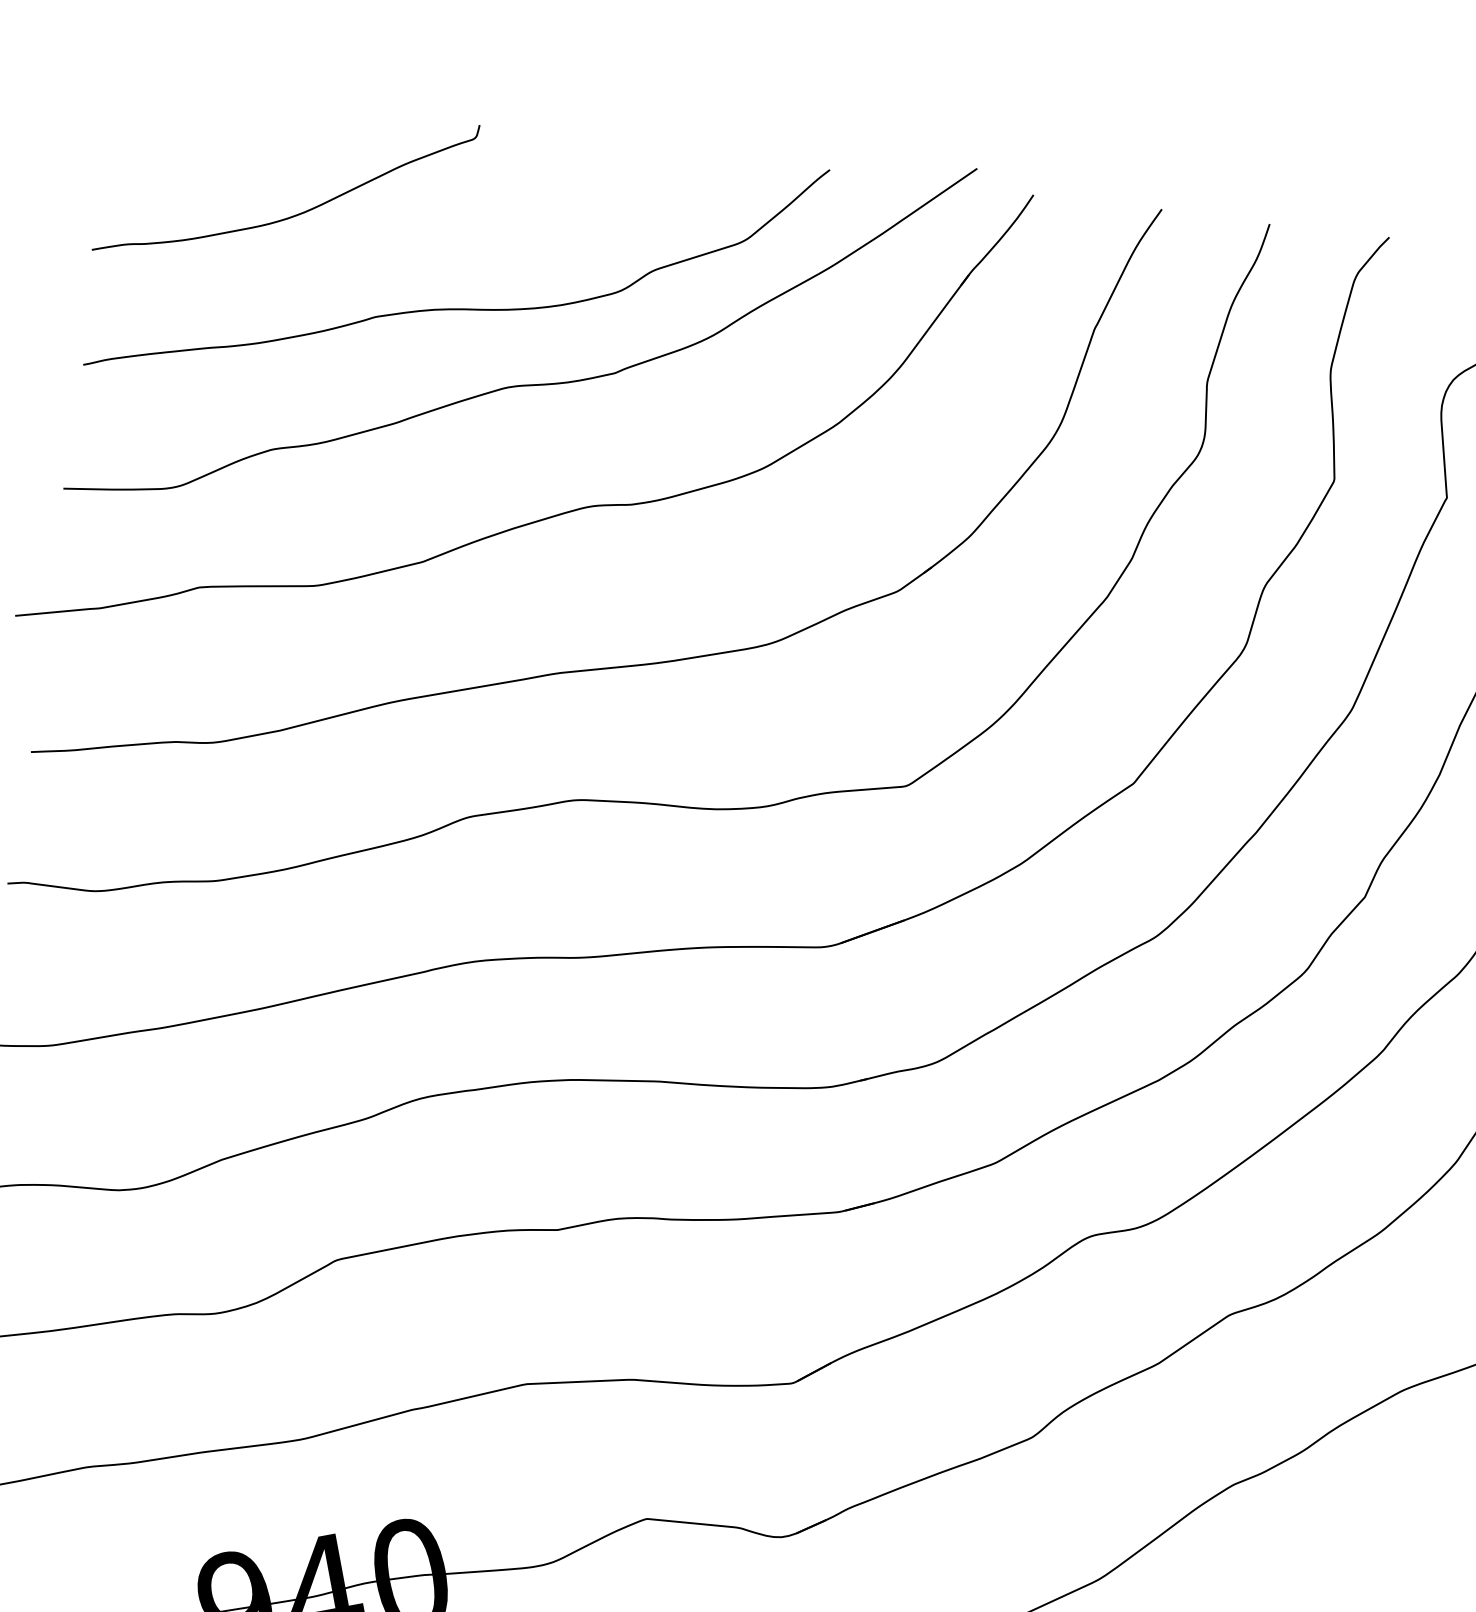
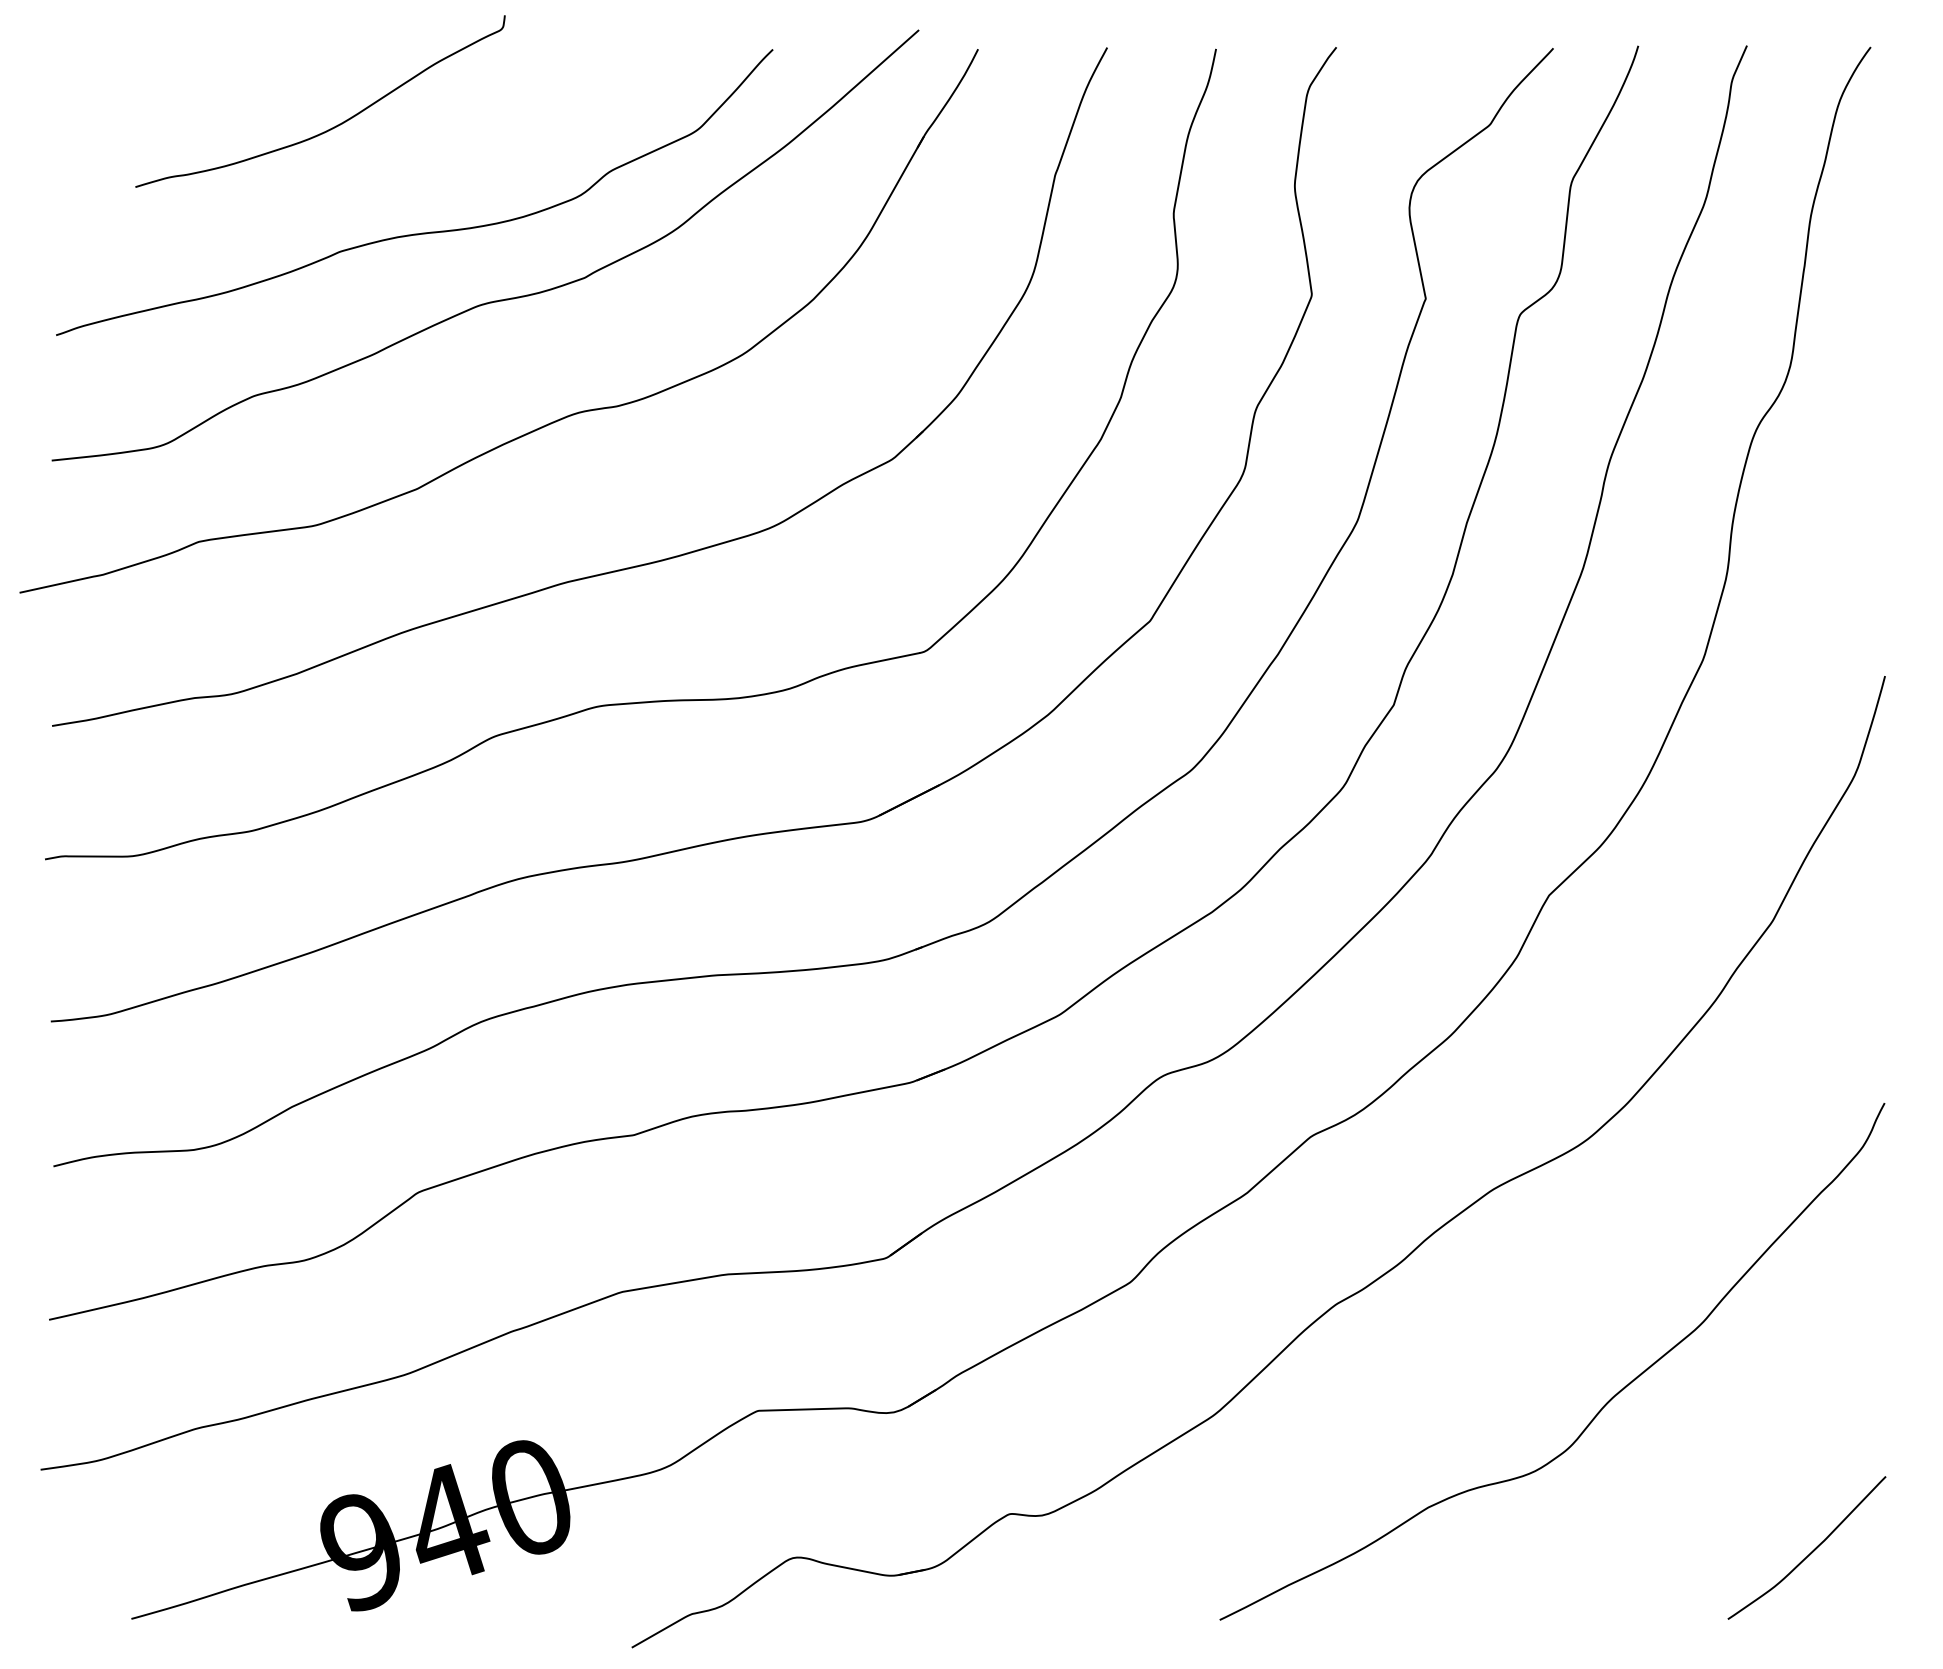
curve: (297, 213) -> (335, 125), moved

